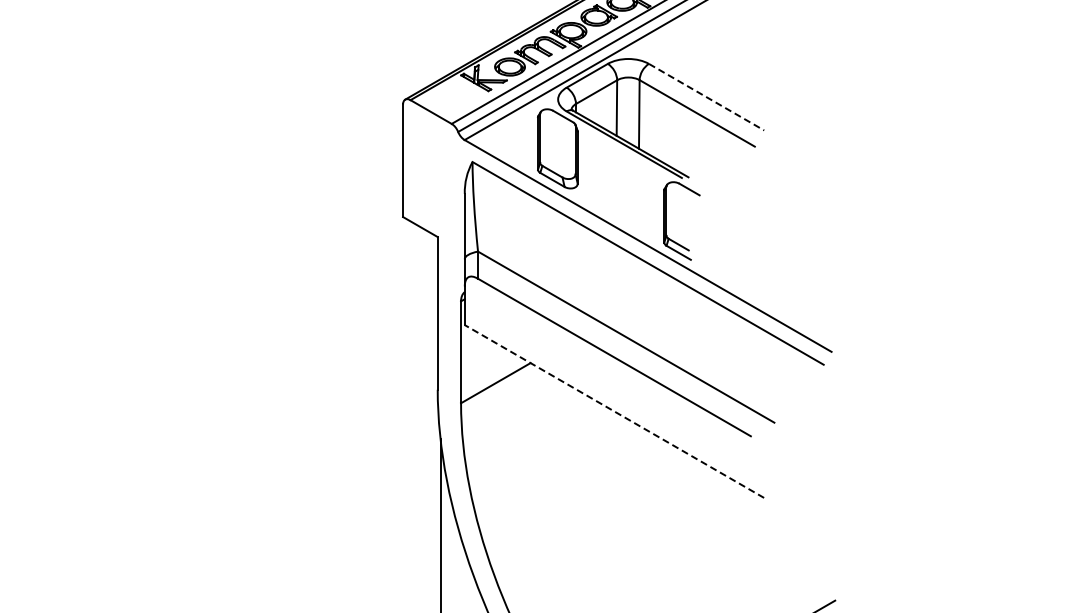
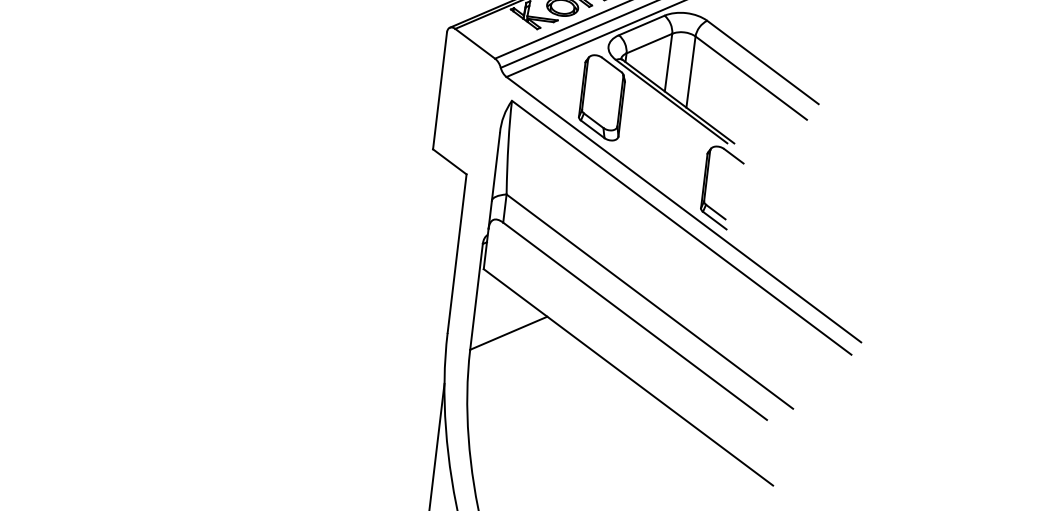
line: (706, 97) -> (762, 62), dashed -> solid
line: (614, 411) -> (628, 377), dashed -> solid

